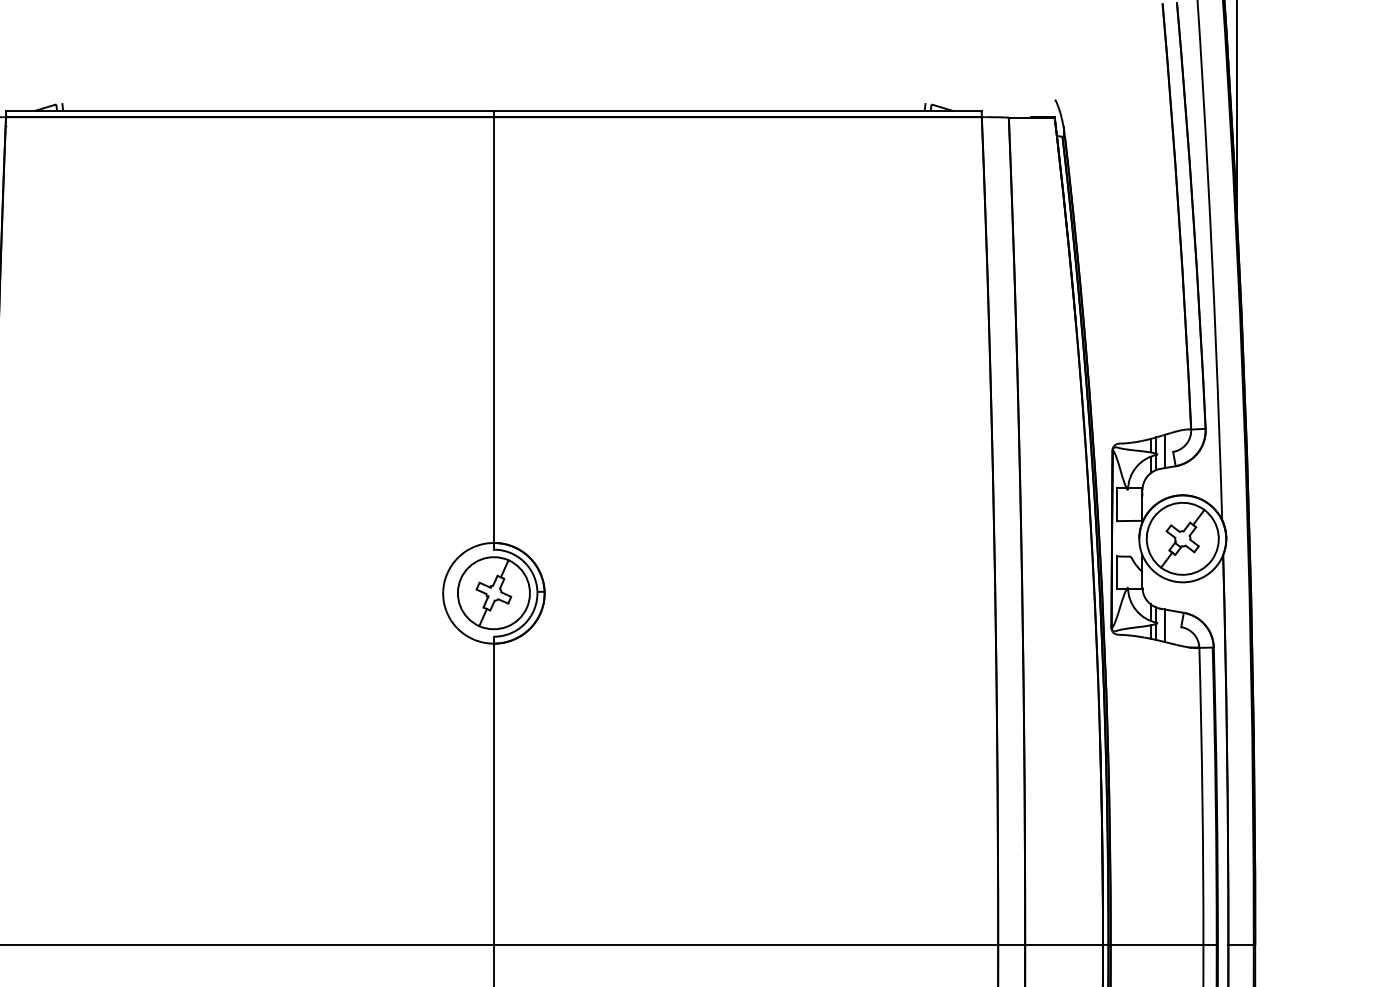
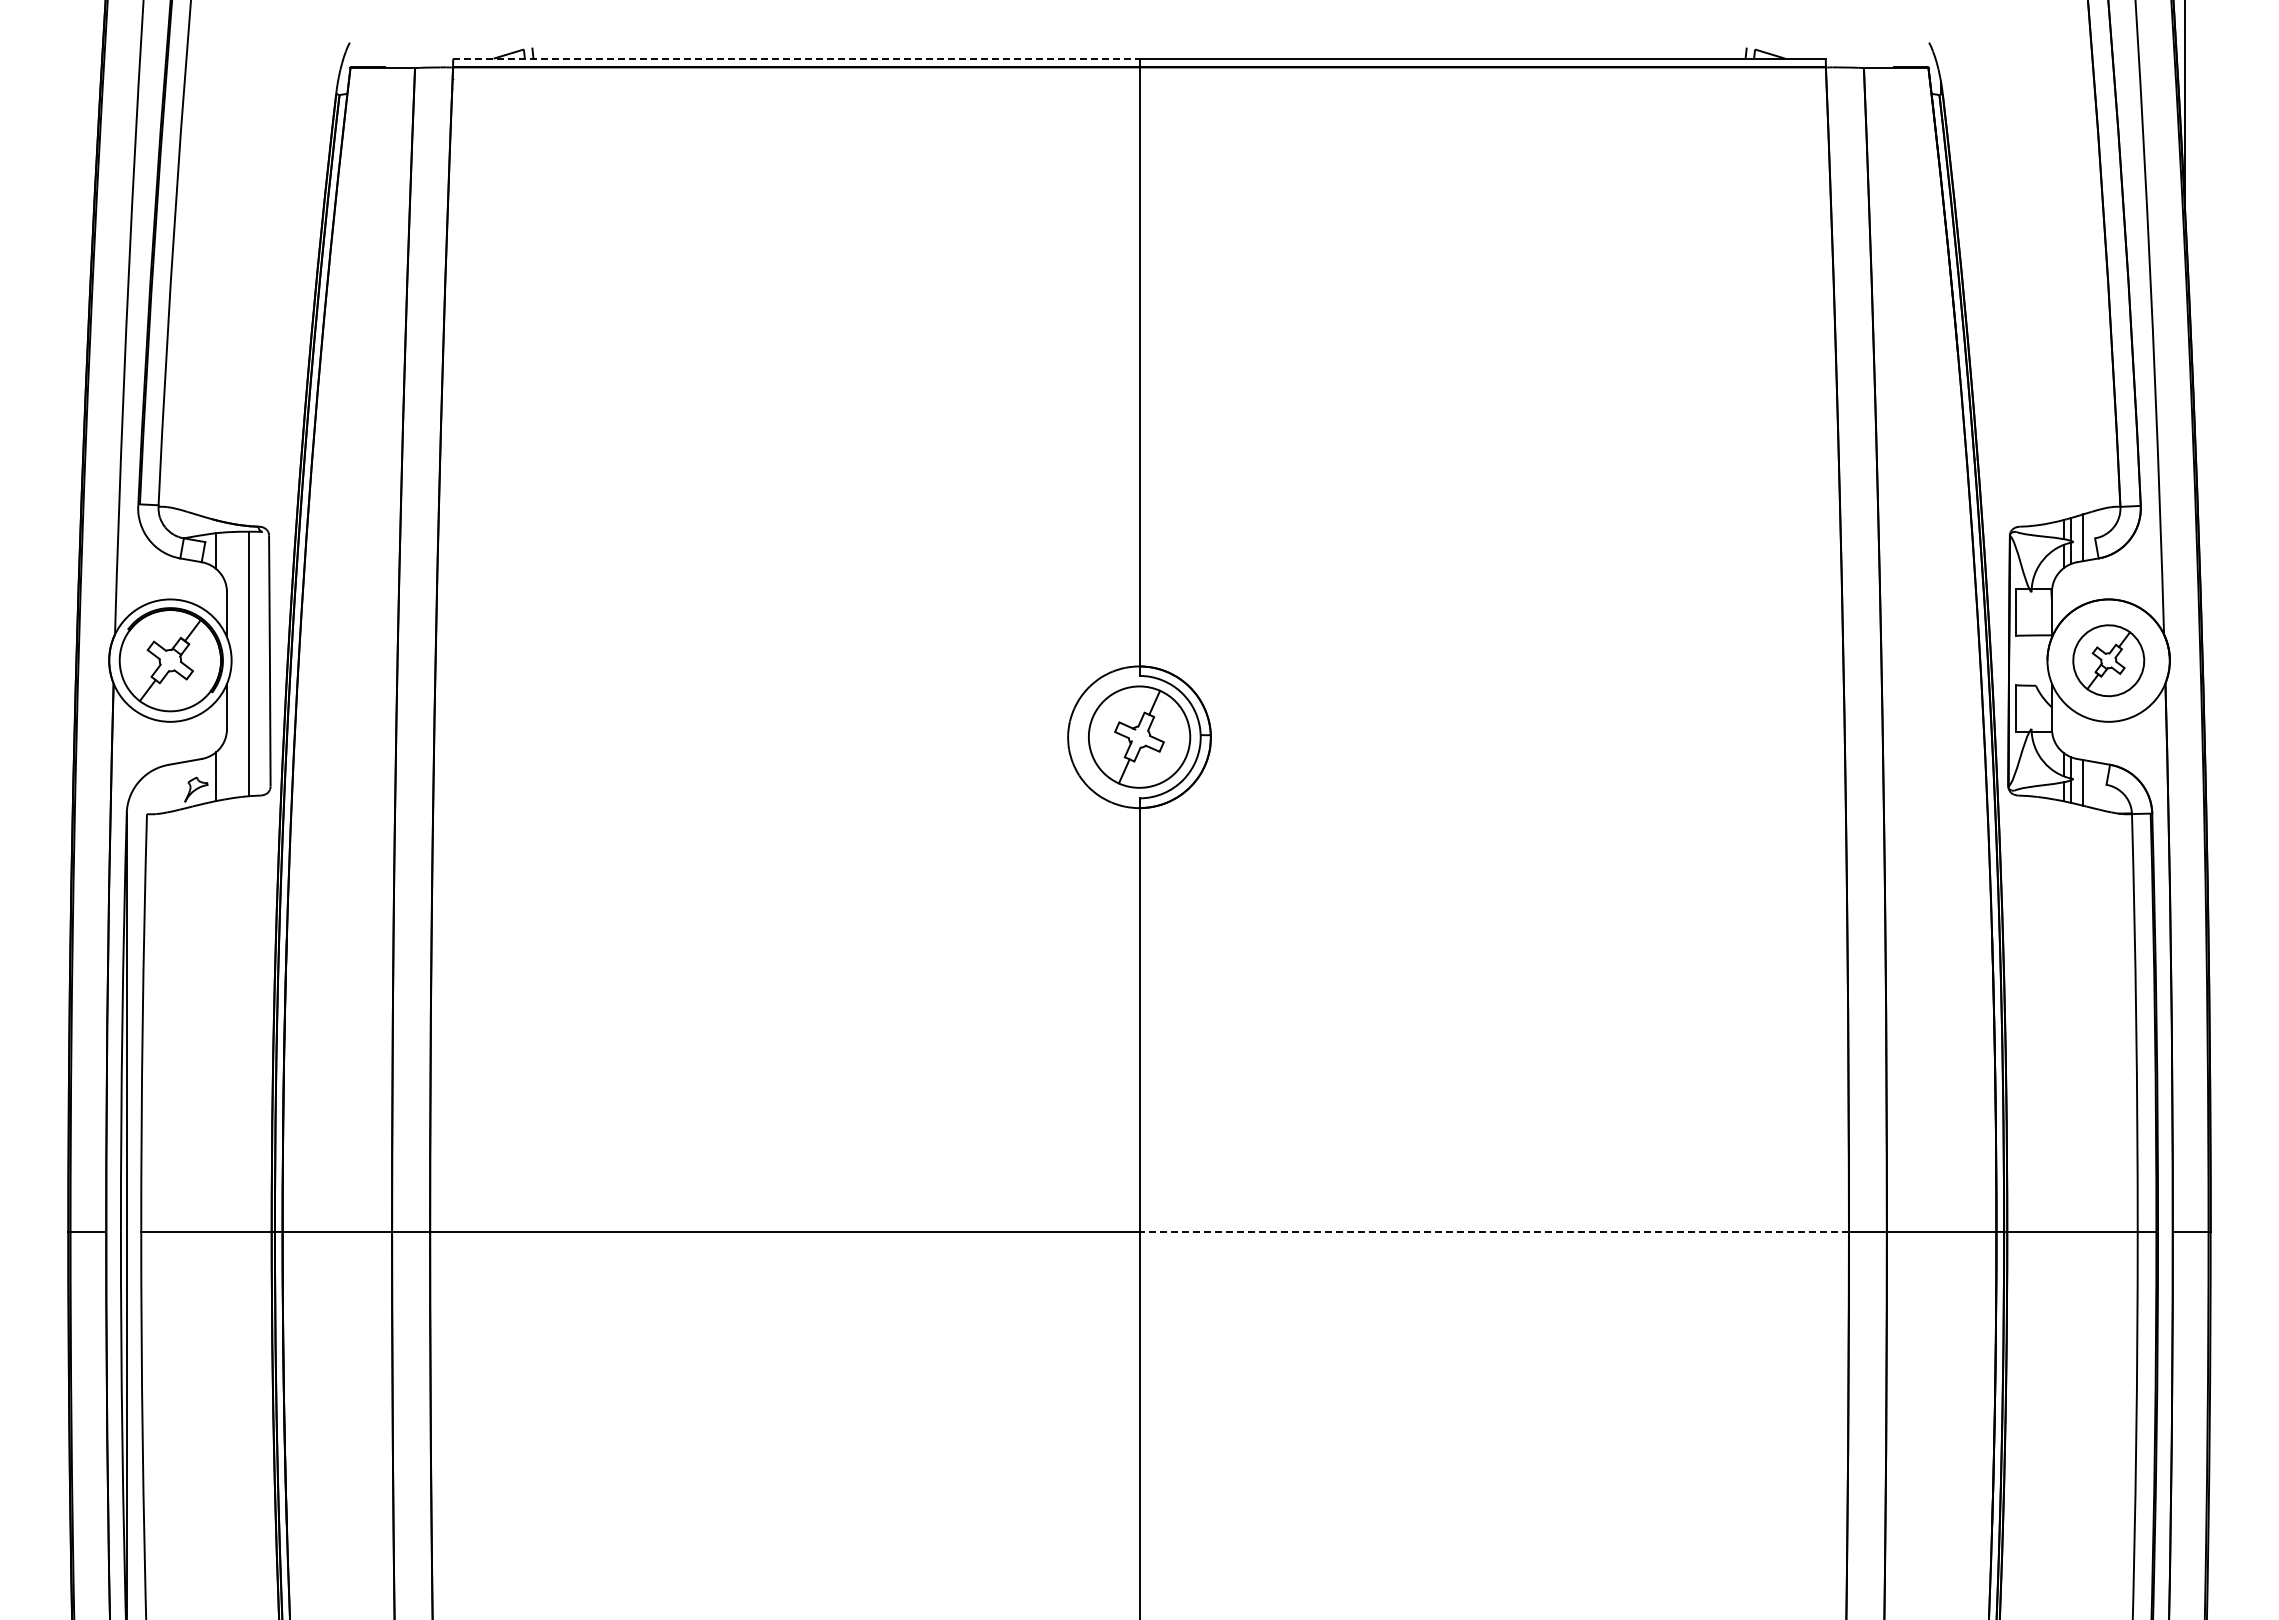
line: (250, 110) -> (796, 58), solid -> dashed
part: (1182, 538) -> (2108, 660), size x0.7
line: (746, 944) -> (1494, 1231), solid -> dashed

